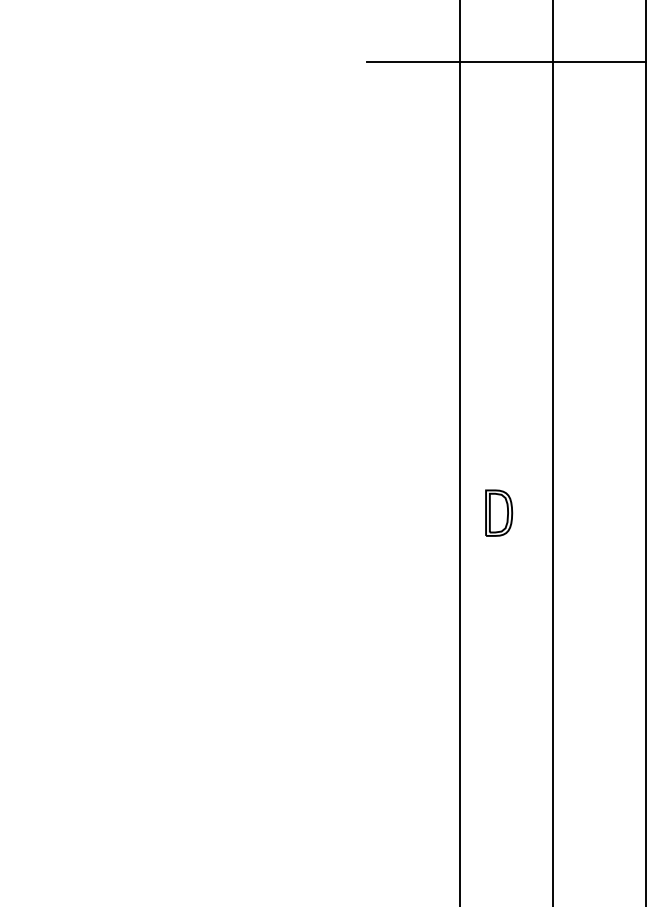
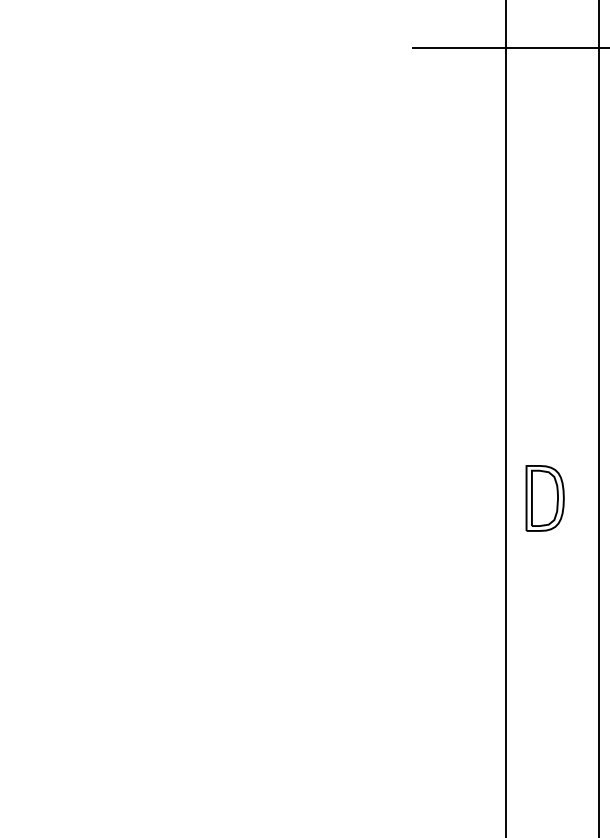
part: (498, 512) -> (544, 497), size x1.43

